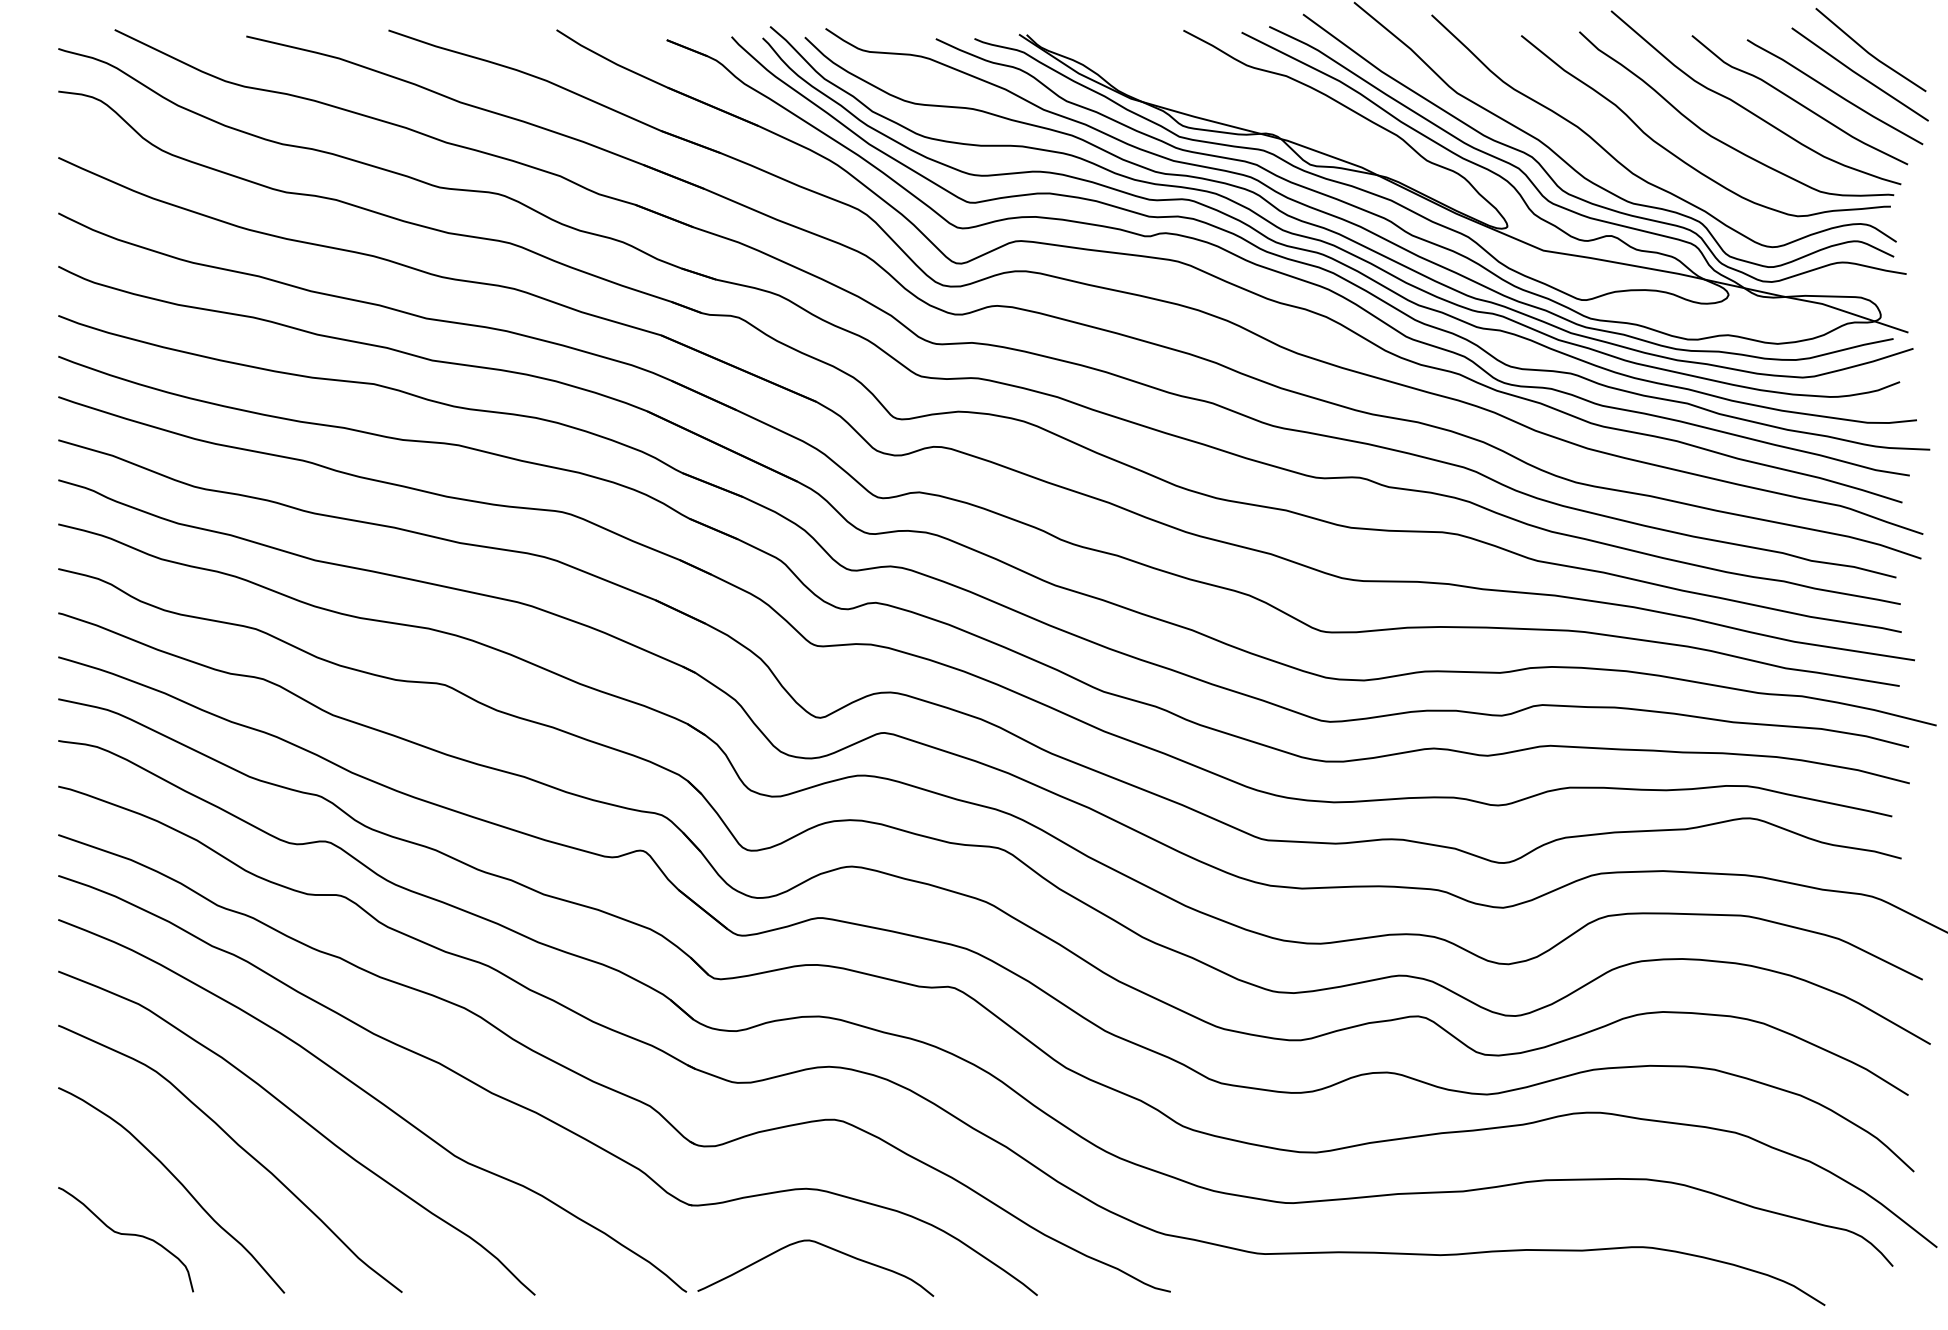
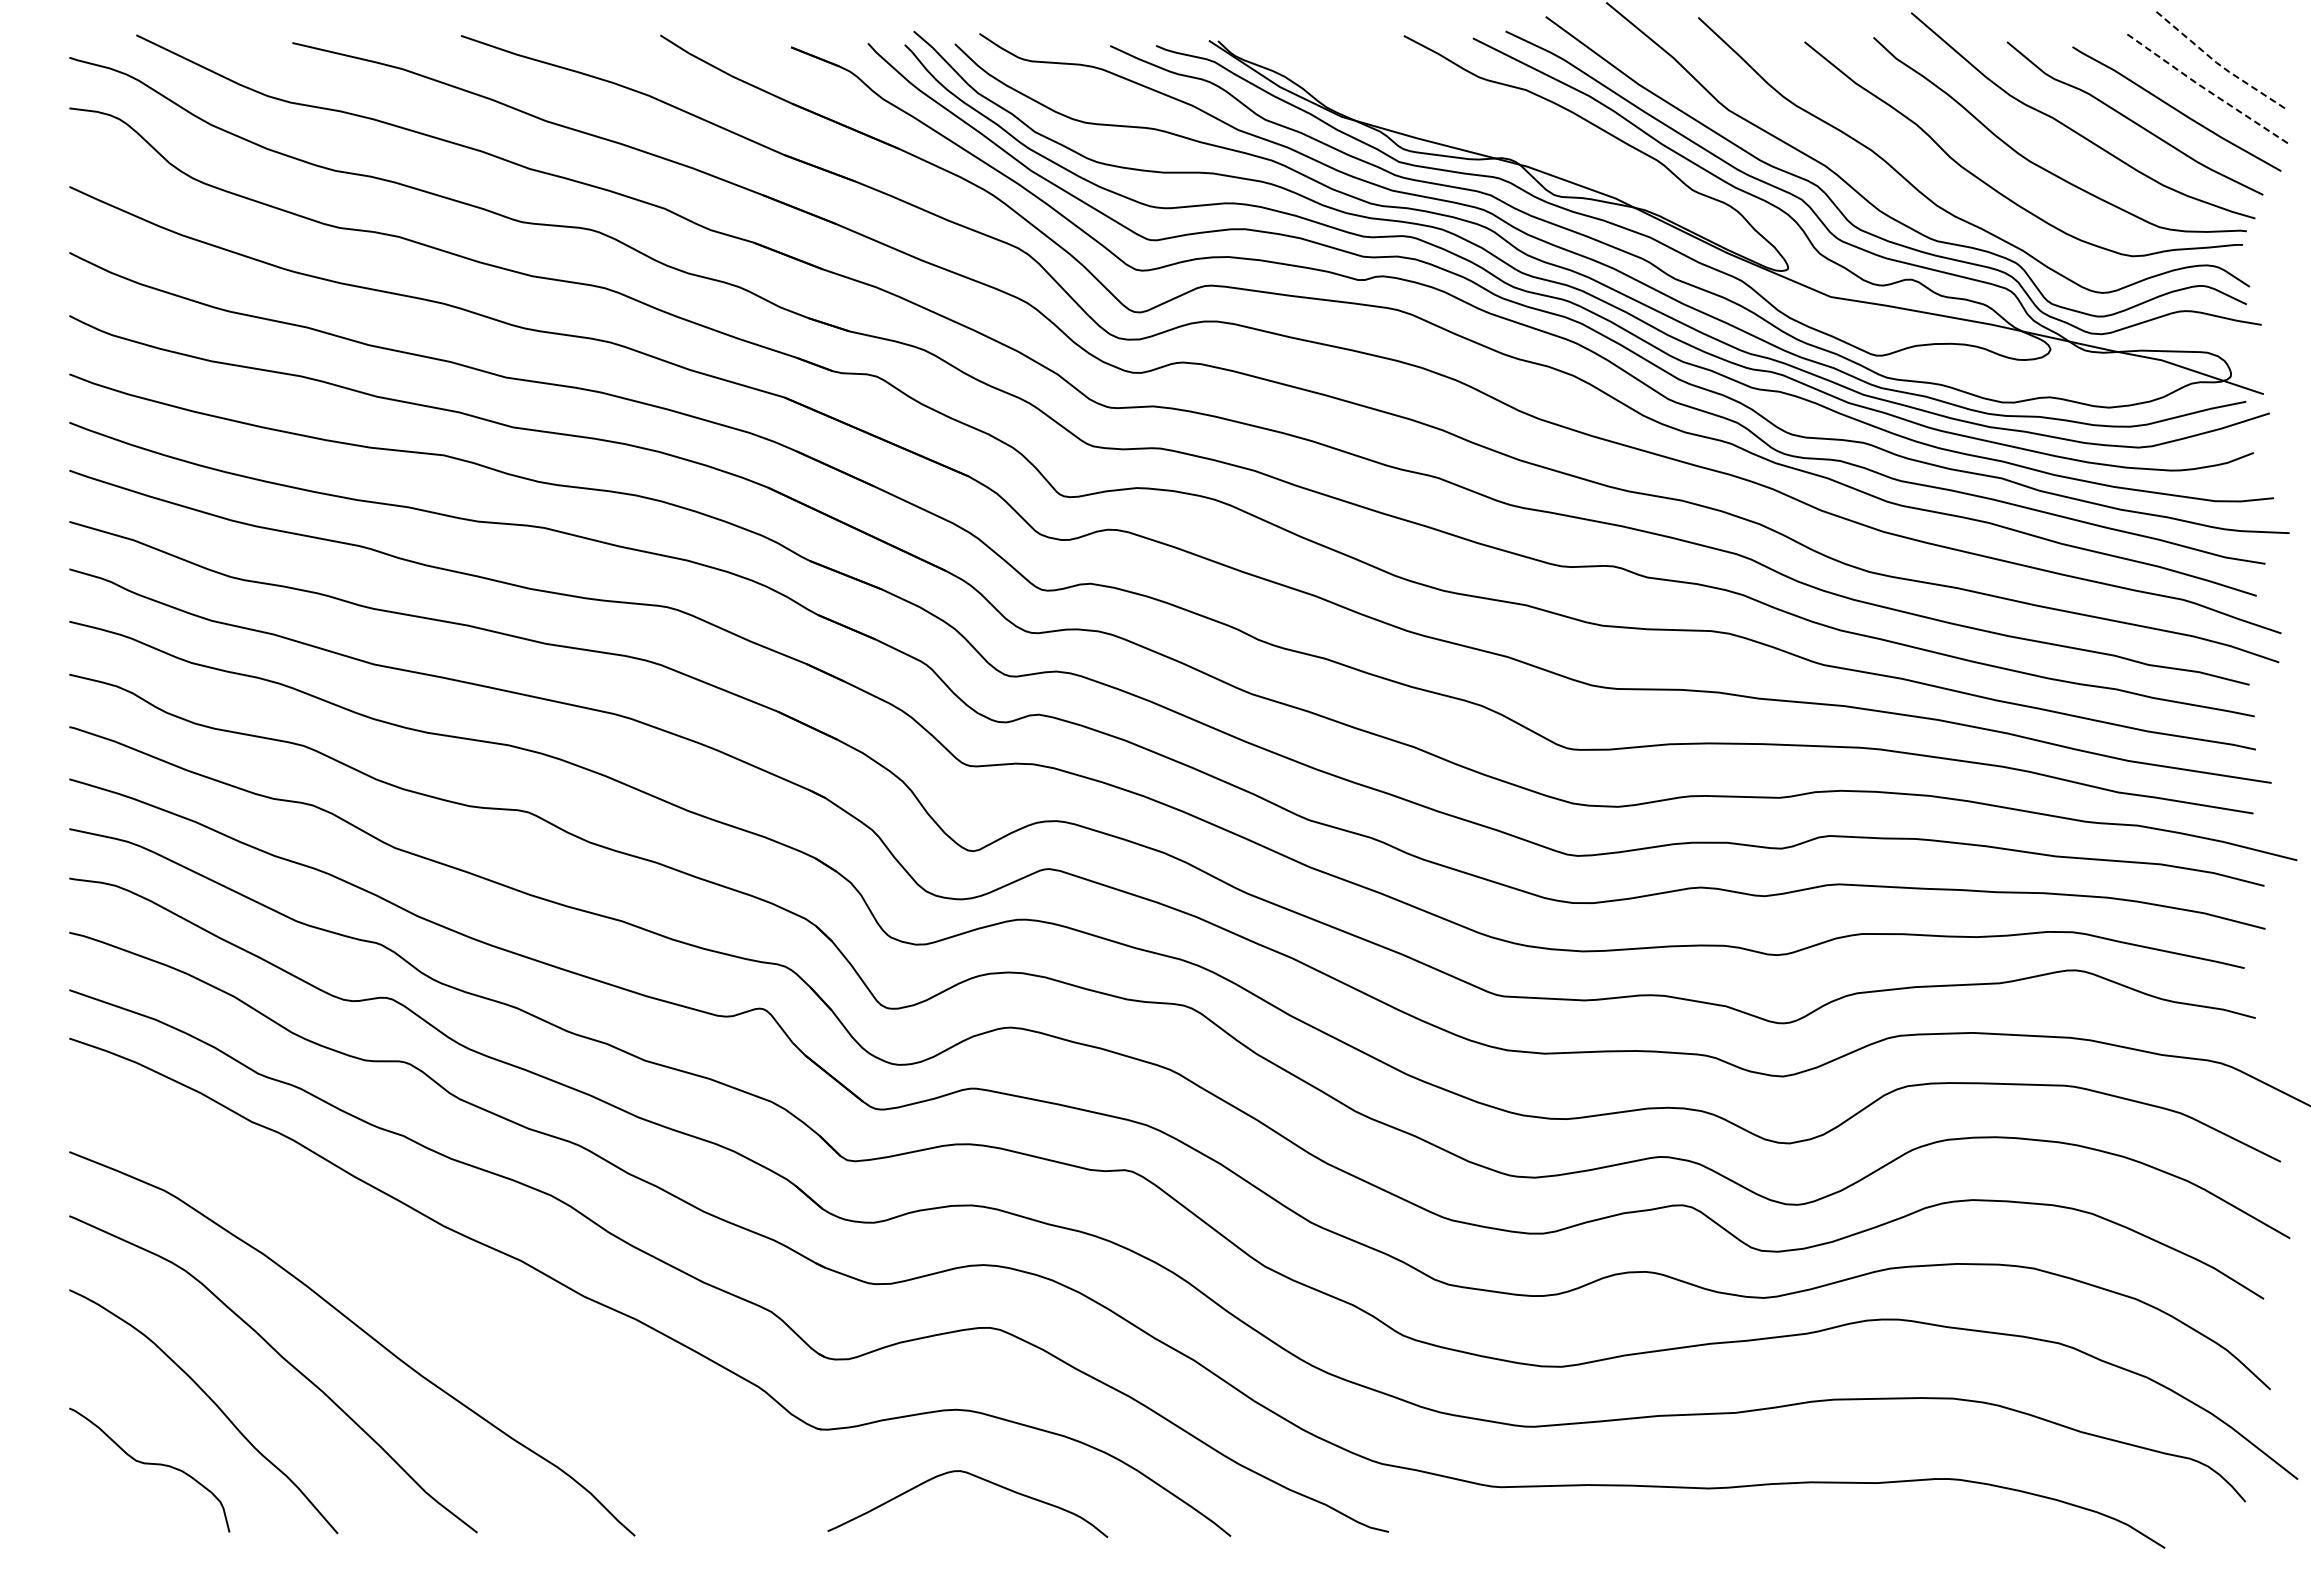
line: (1868, 52) -> (2216, 62), solid -> dashed
line: (1859, 75) -> (2205, 89), solid -> dashed
curve: (375, 1100) -> (445, 1304), removed

